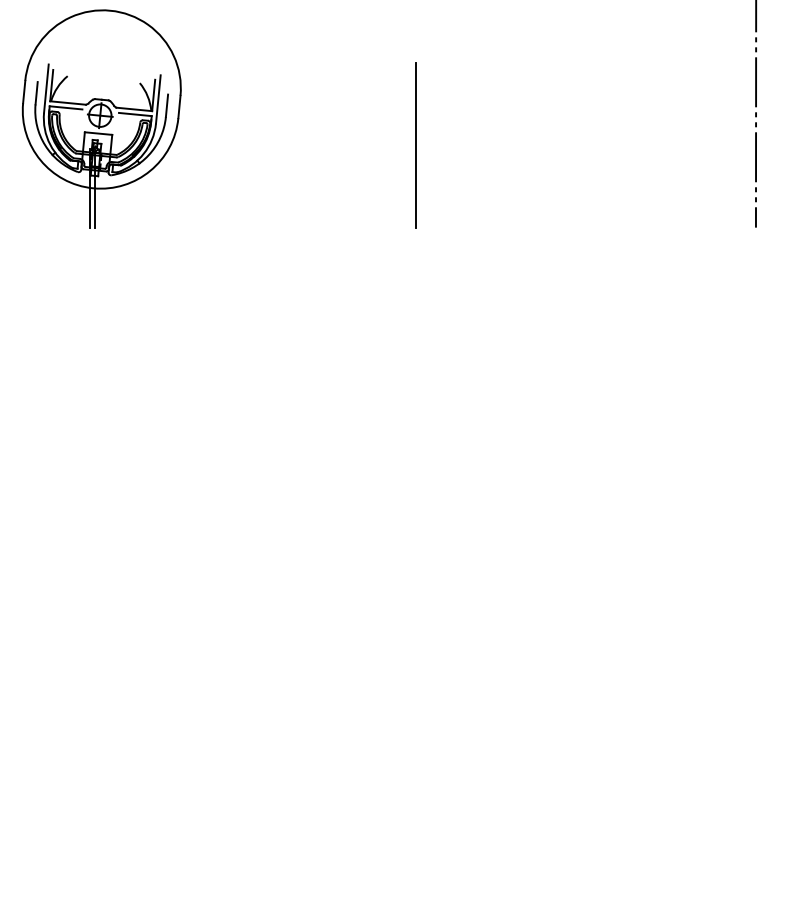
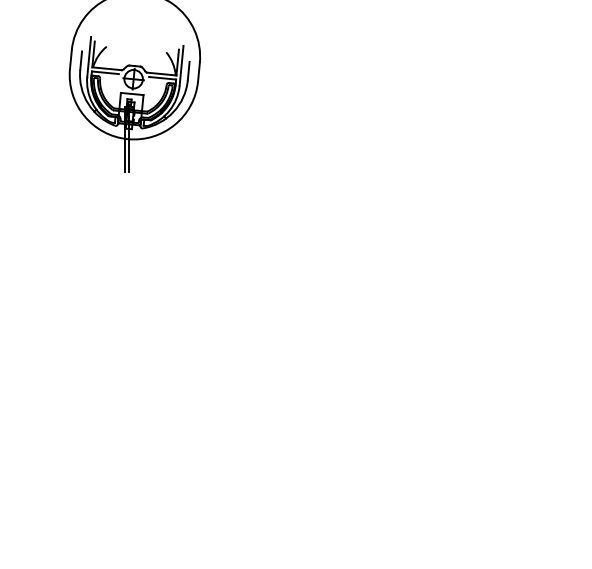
line: (415, 145) -> (393, 103), removed

